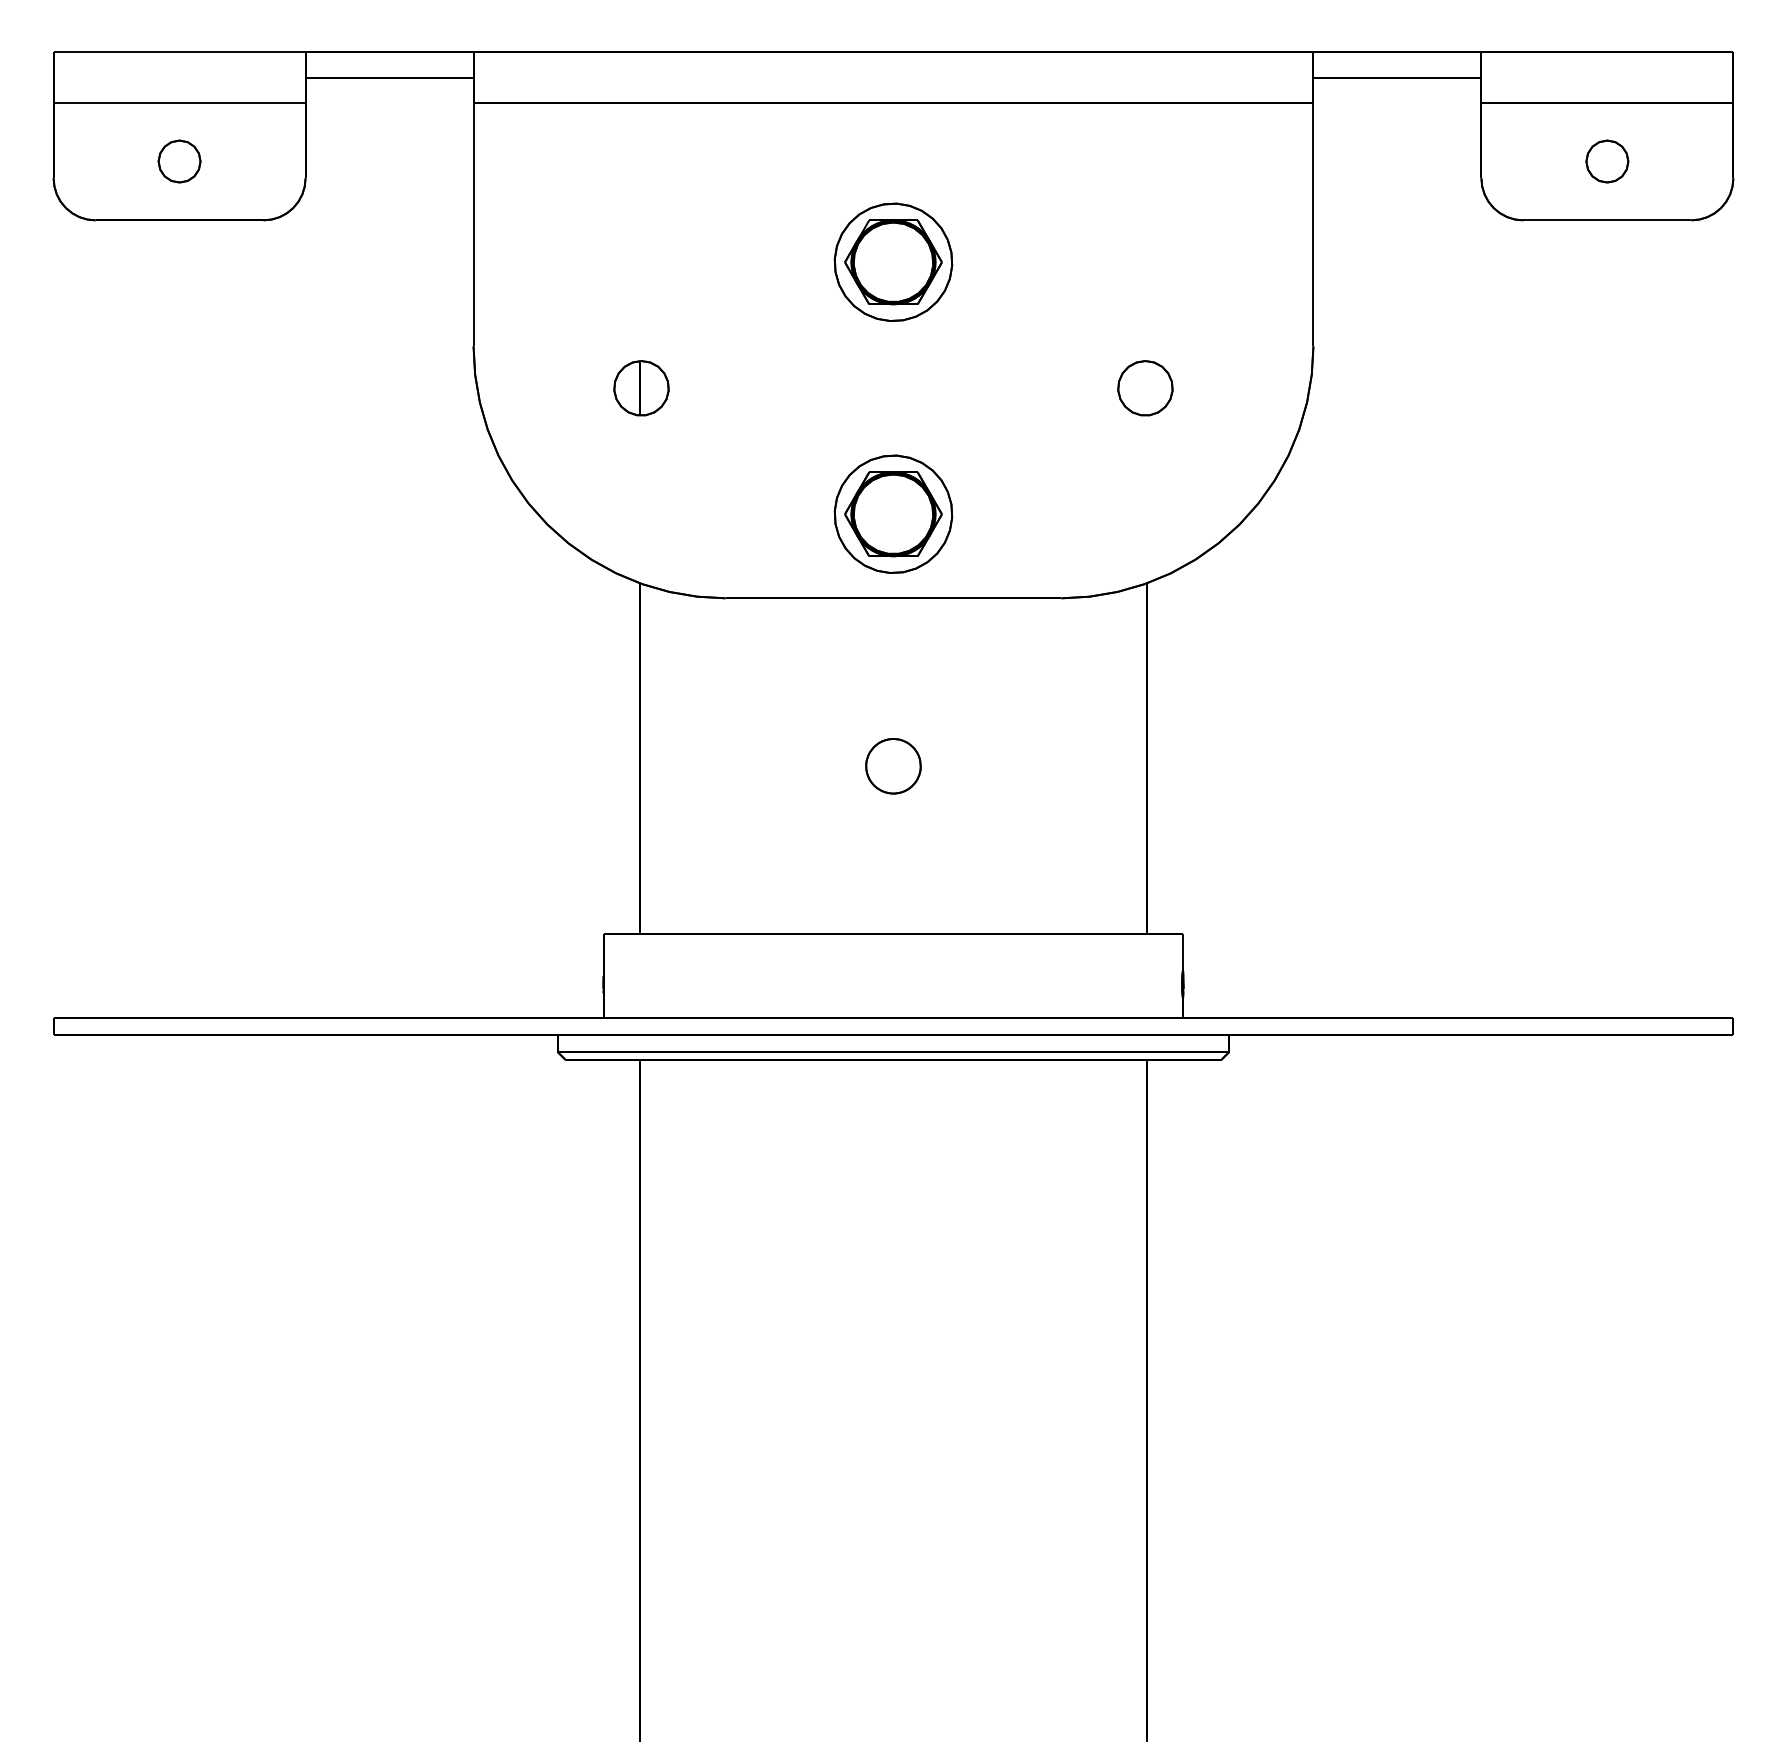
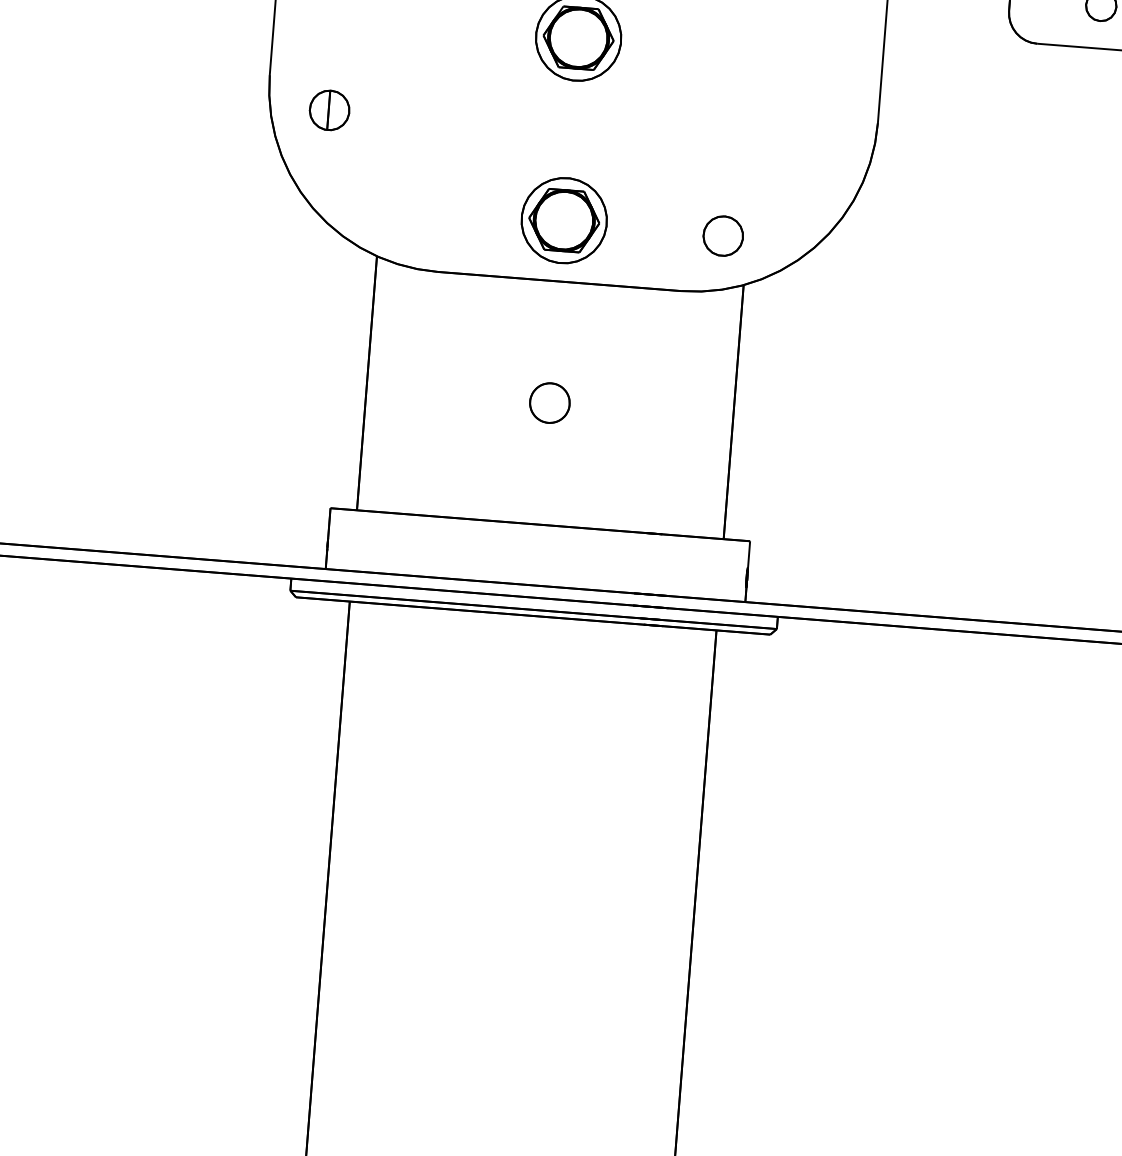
part: (641, 388) -> (329, 110), moved
part: (1145, 388) -> (723, 236), moved

